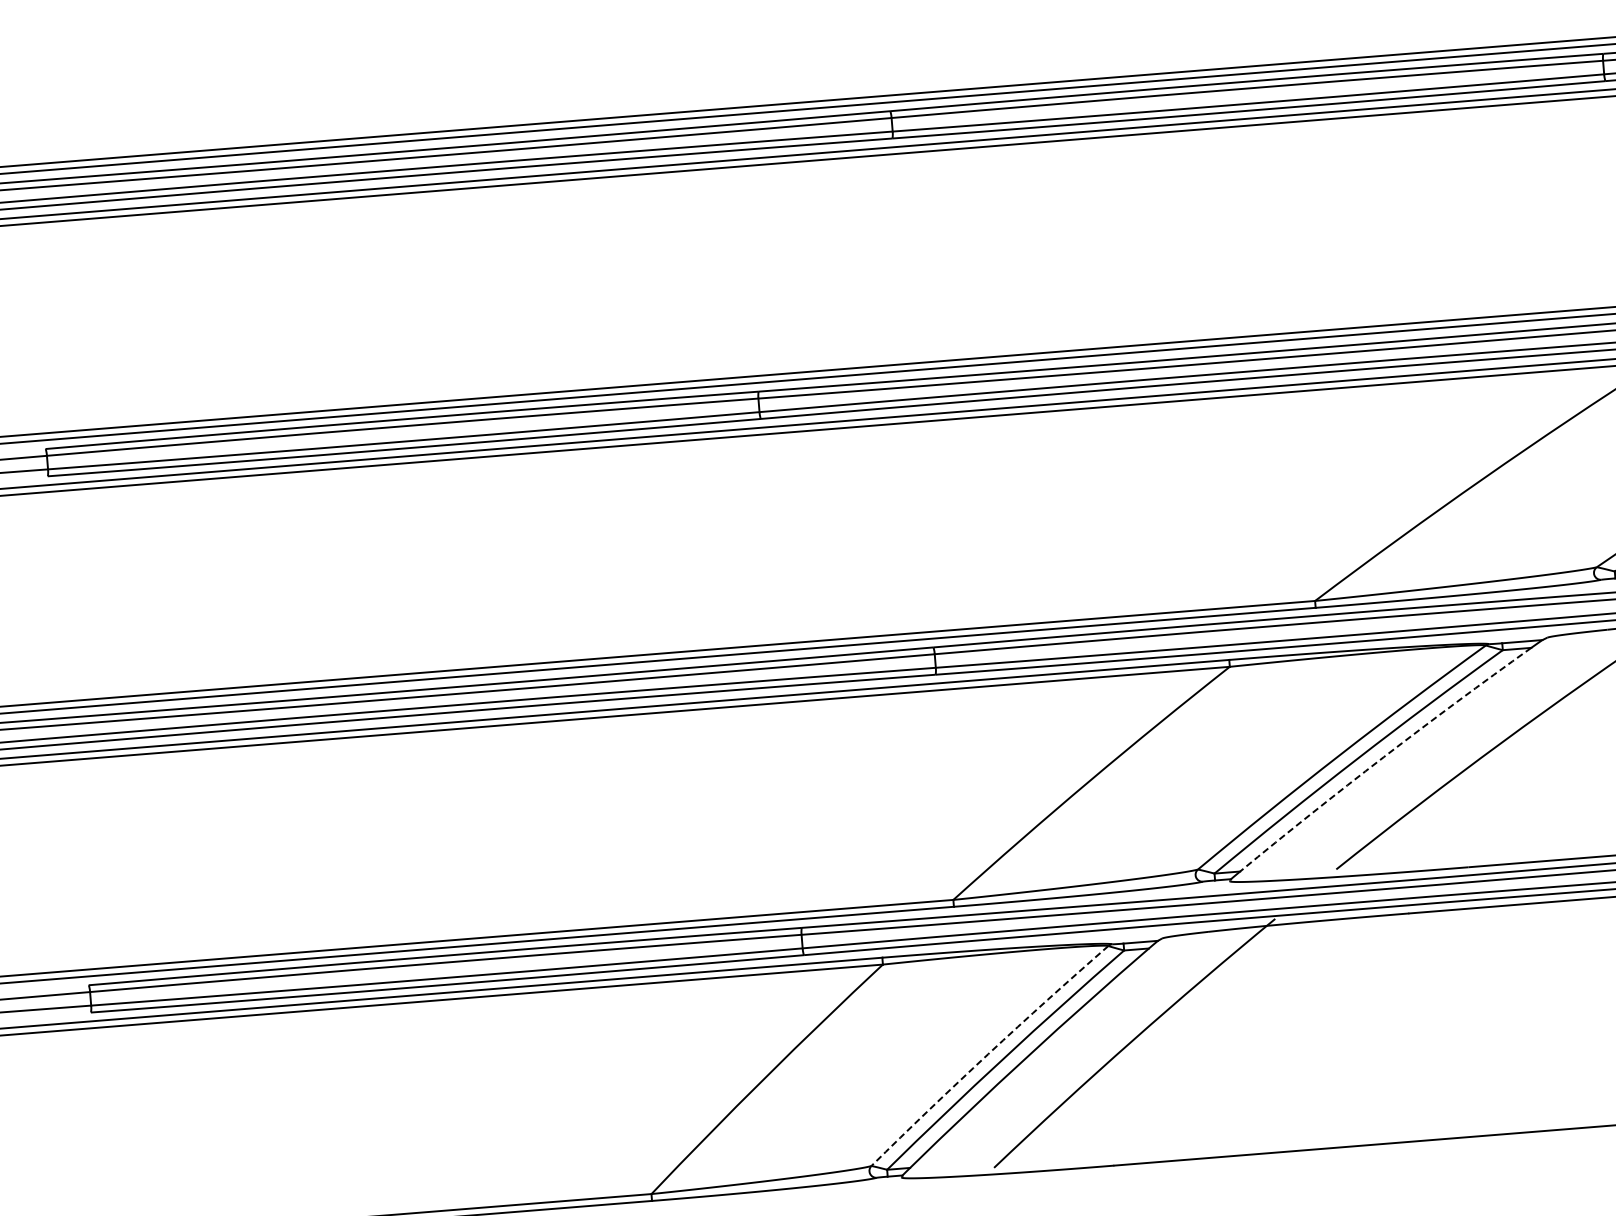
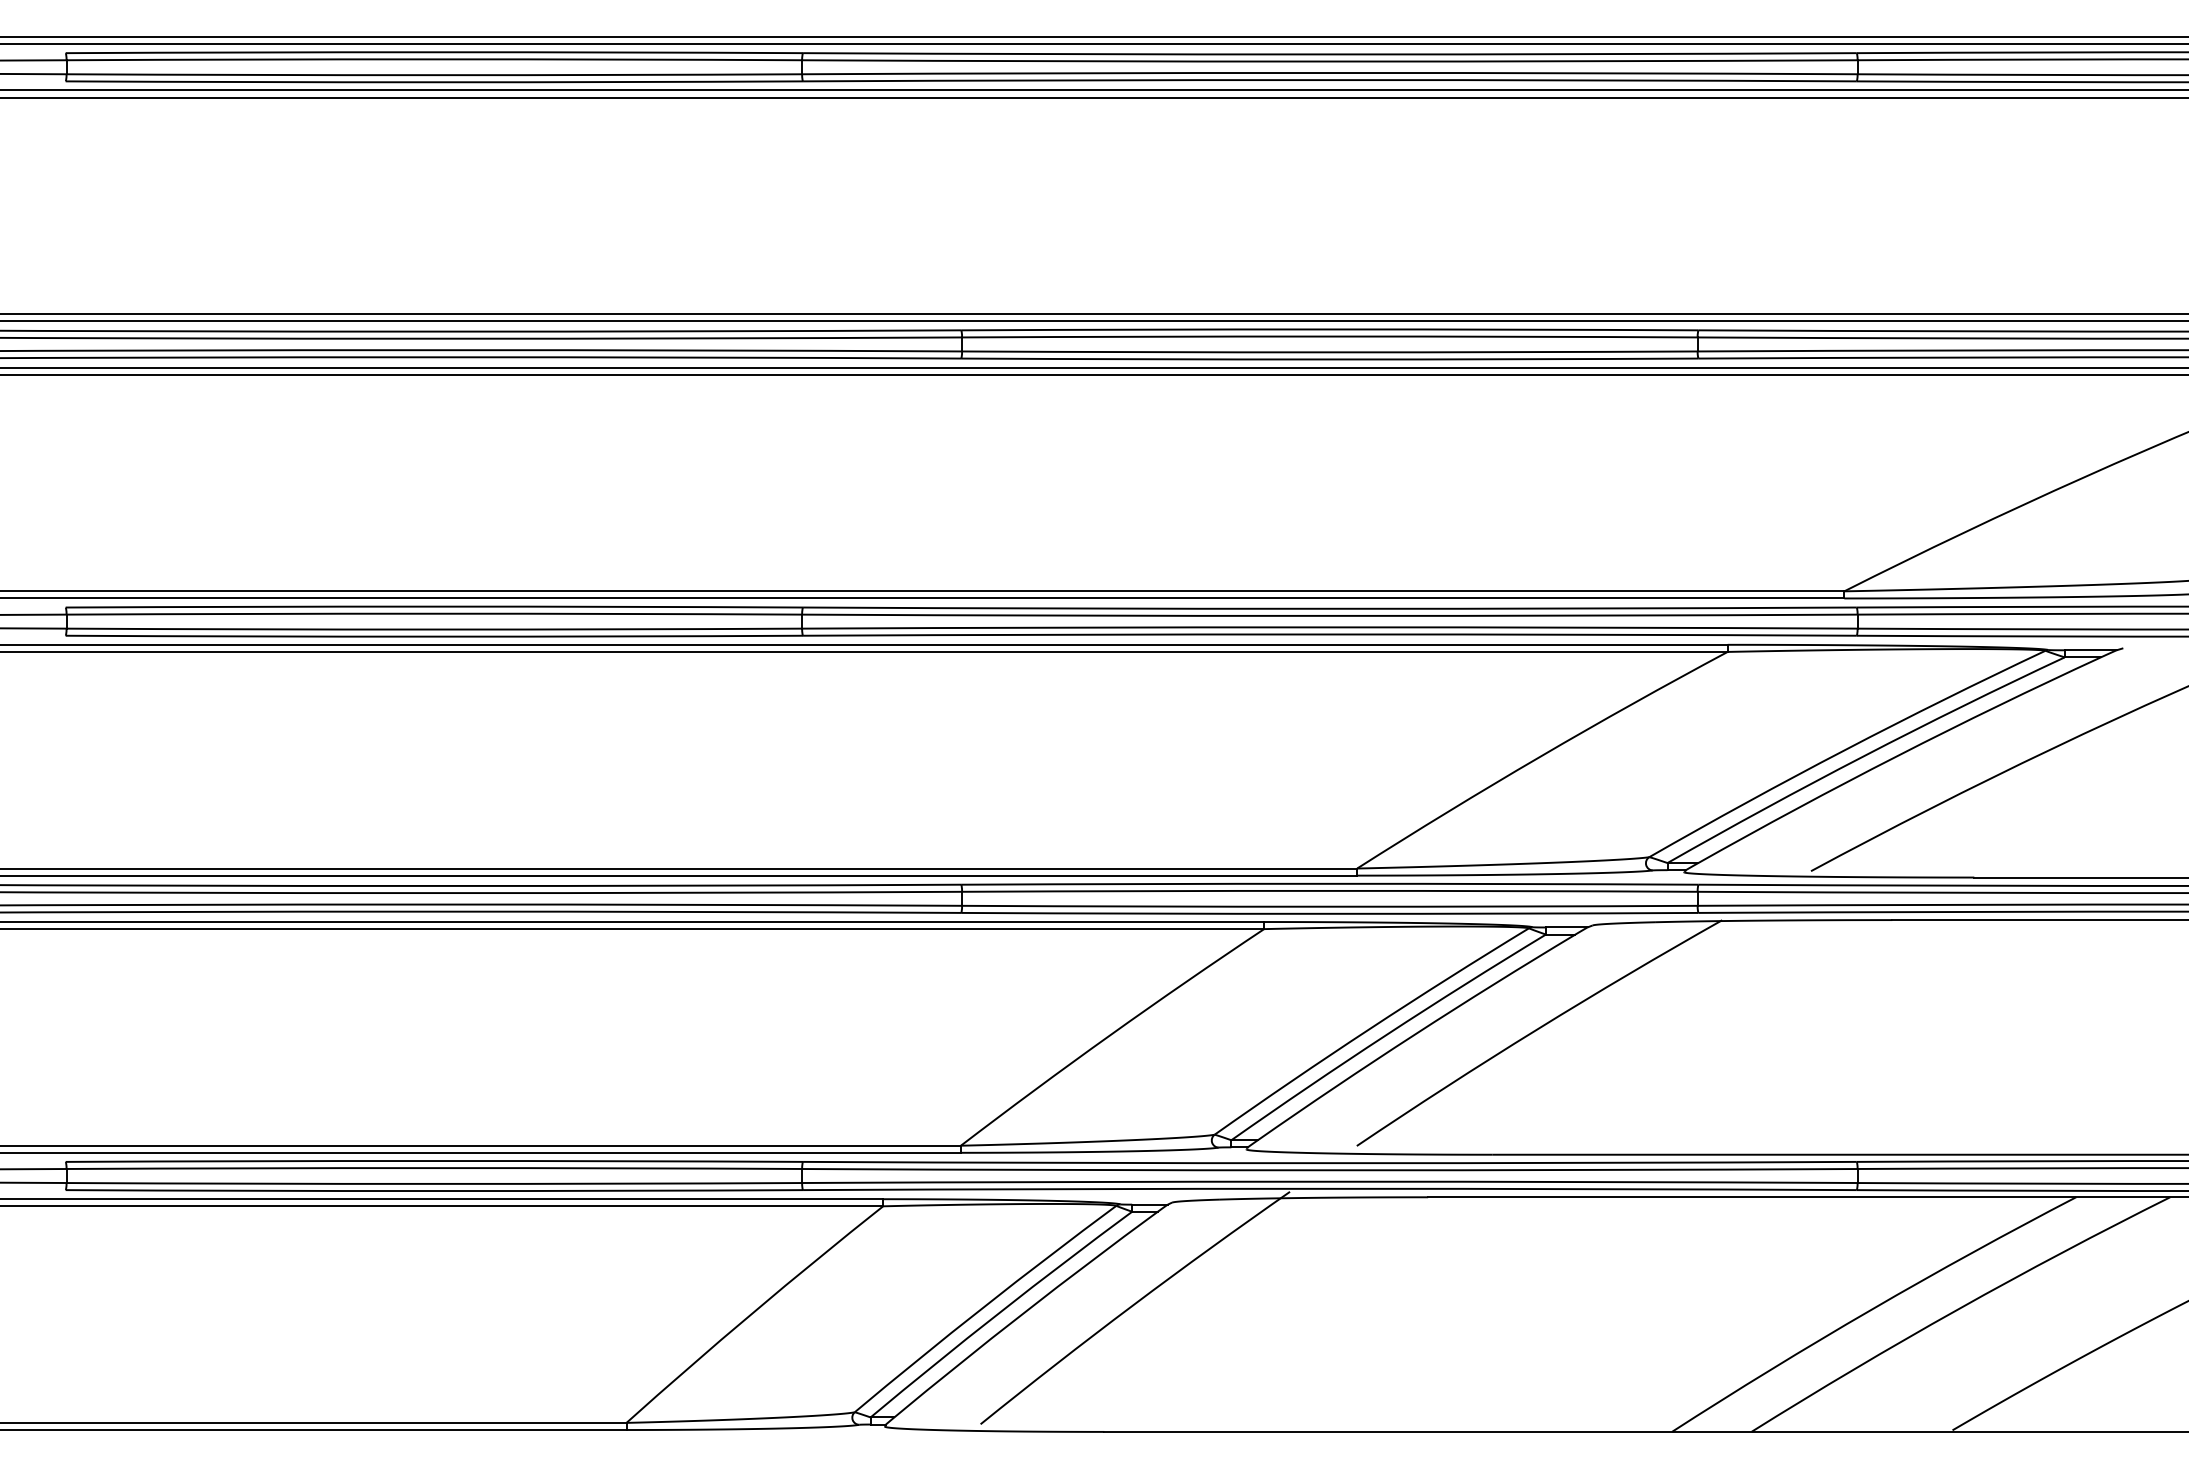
arc: (1383, 757) -> (1414, 1034), dashed -> solid
arc: (988, 1054) -> (984, 1307), dashed -> solid

